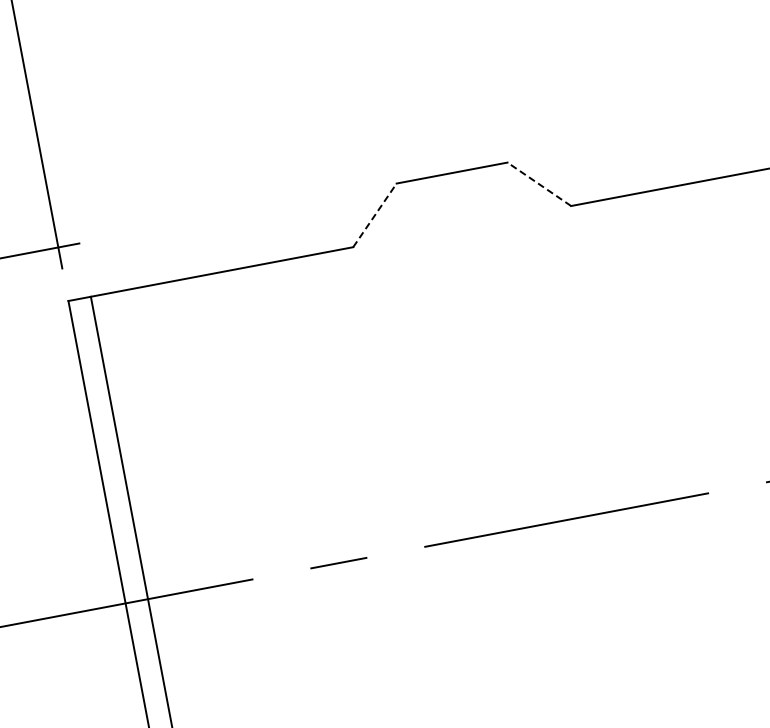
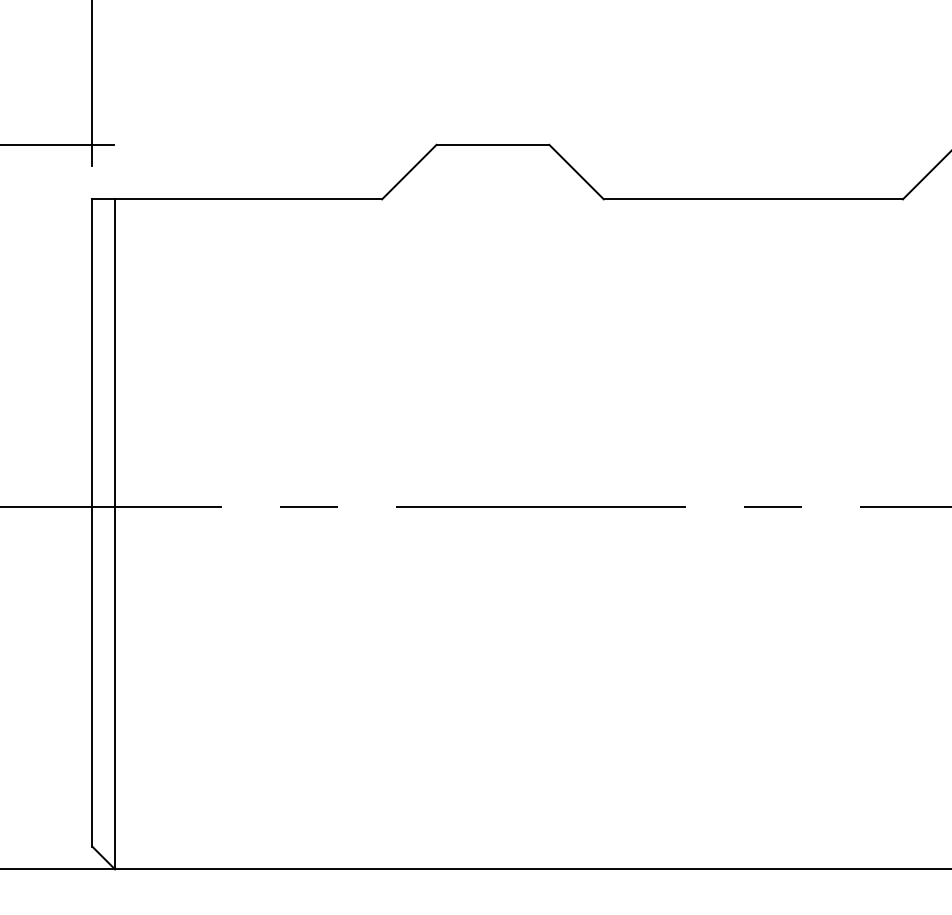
line: (539, 184) -> (576, 172), dashed -> solid
line: (375, 215) -> (409, 172), dashed -> solid

